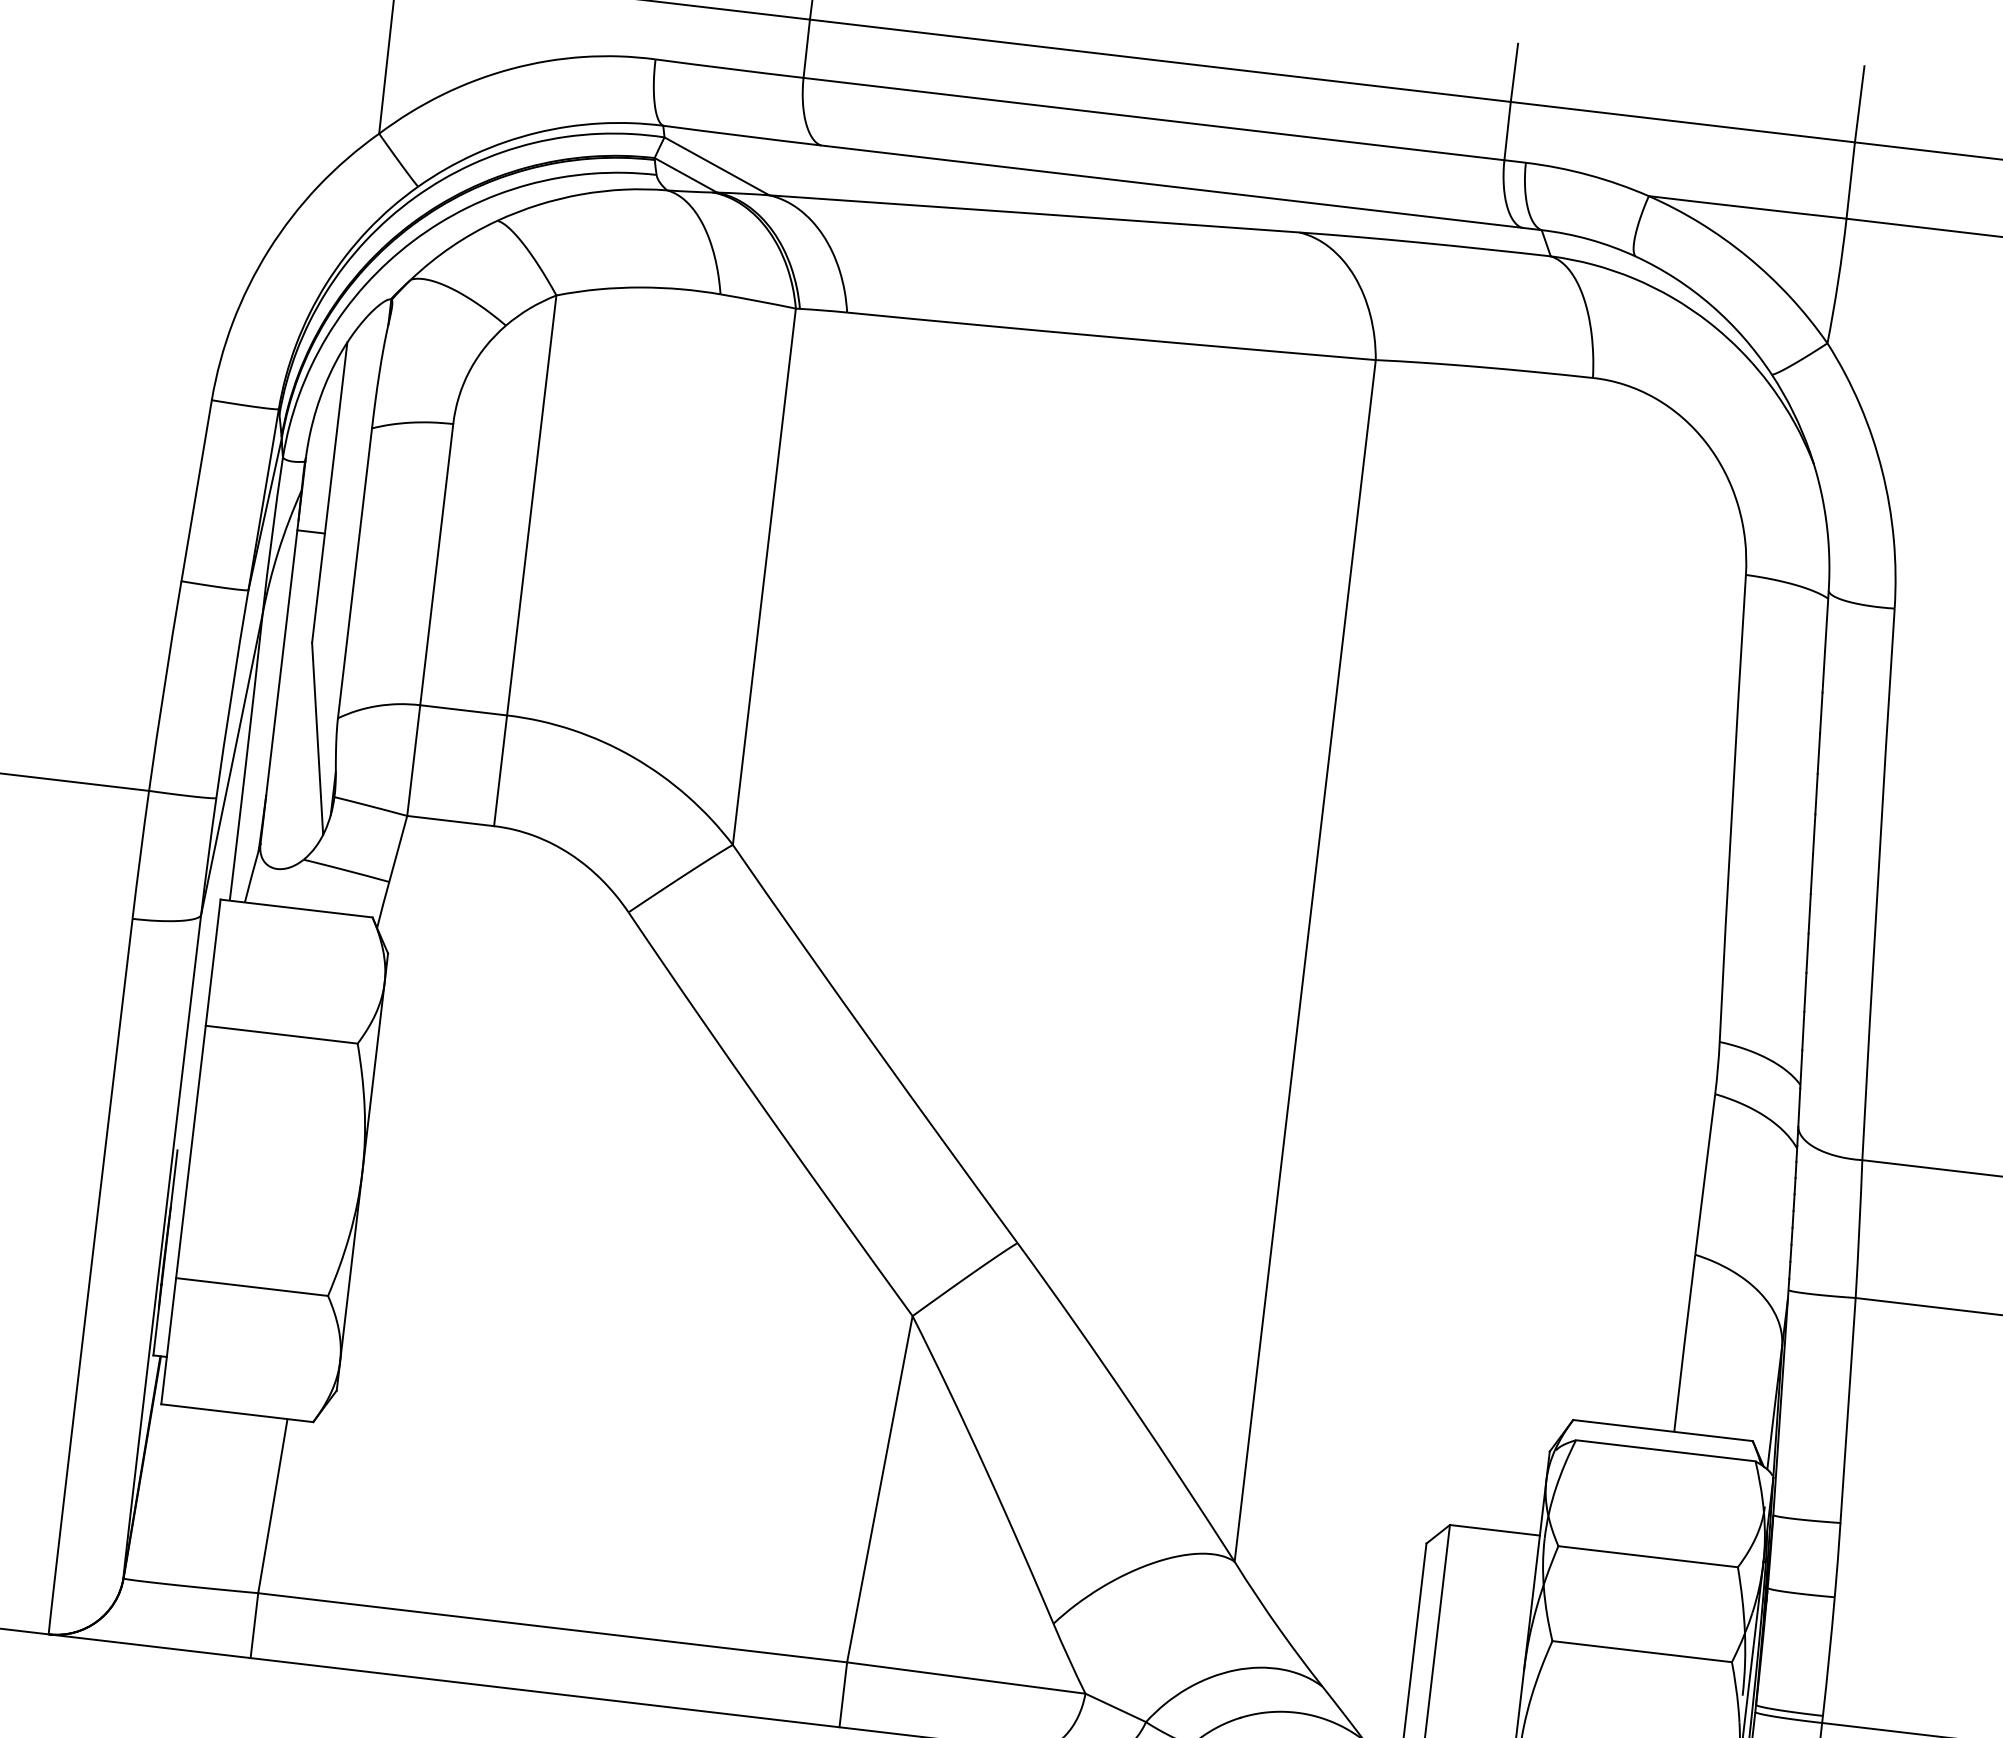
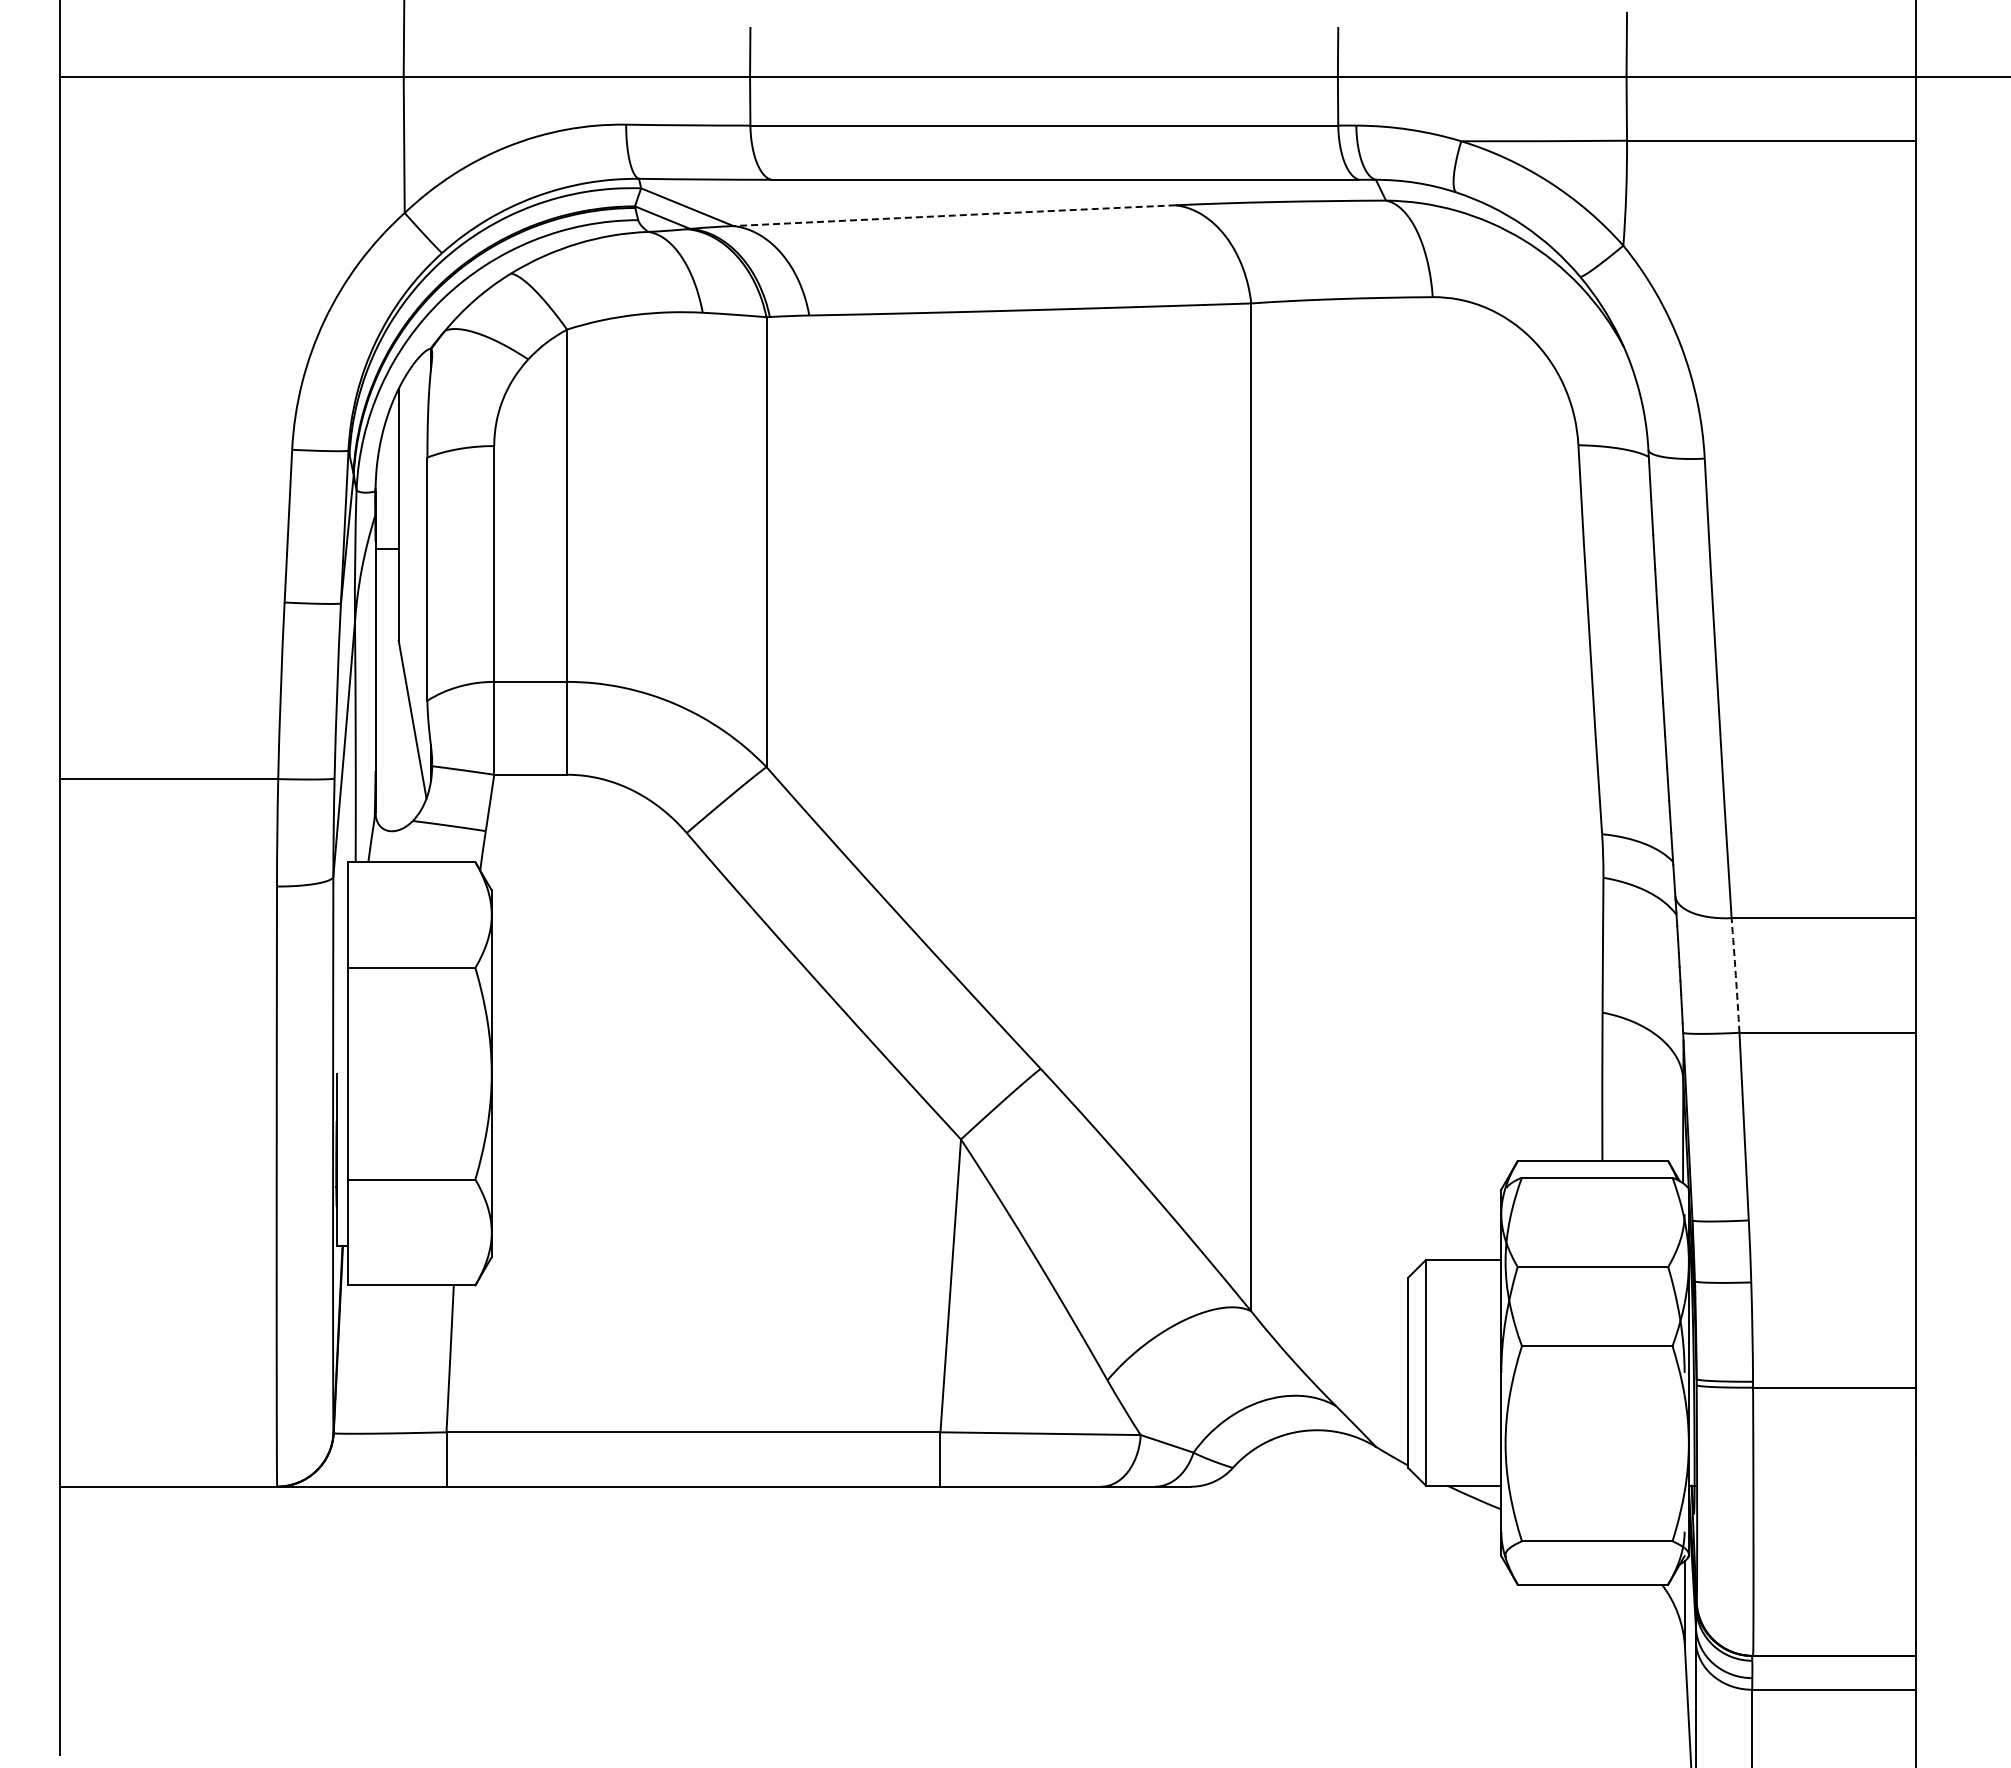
arc: (1034, 213) -> (954, 215), solid -> dashed
arc: (1858, 1229) -> (1735, 975), solid -> dashed

